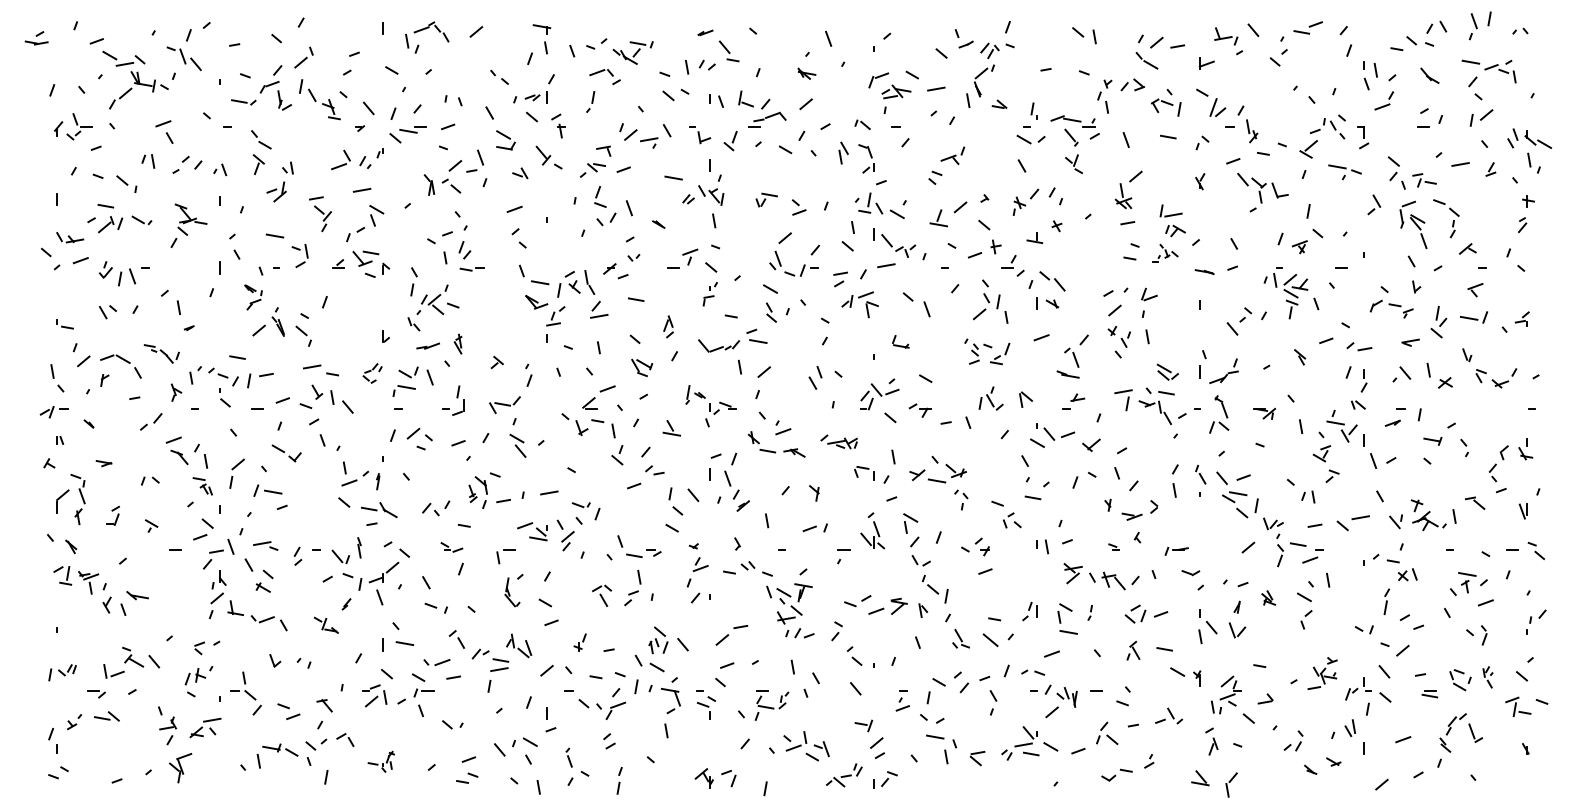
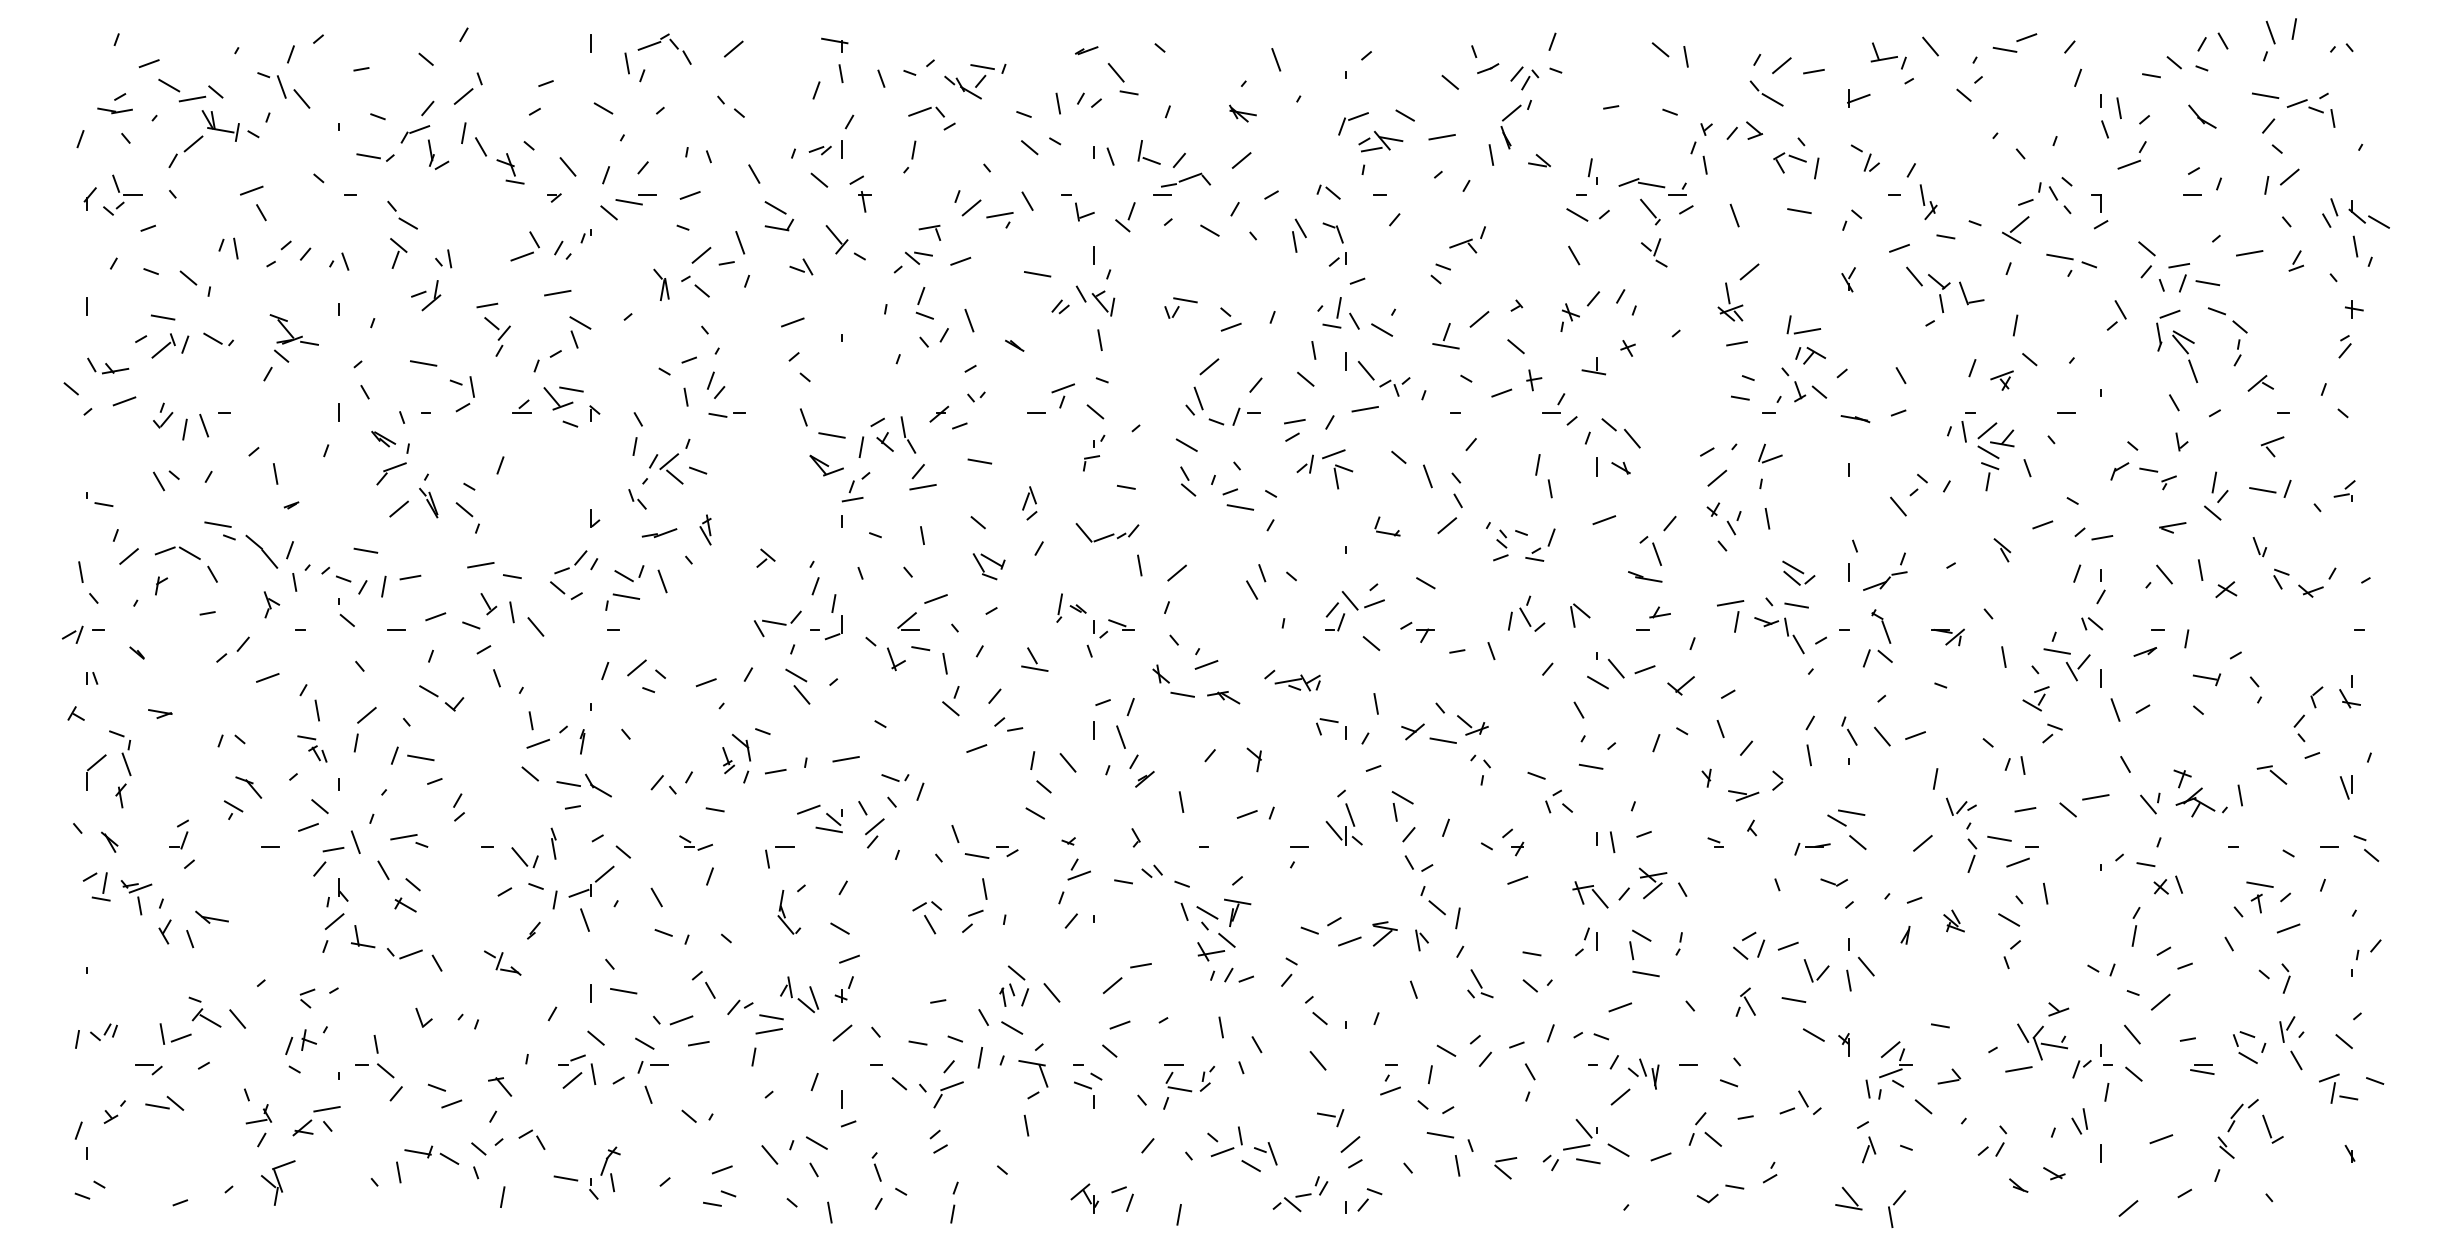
part: (36, 38) -> (114, 103), moved
part: (499, 76) -> (730, 105), moved
part: (1210, 102) -> (1864, 157), size x0.62
part: (1424, 180) -> (2194, 277), size x1.43
part: (1165, 253) -> (1795, 390), size x1.67
part: (253, 297) -> (390, 458), size x1.43
part: (981, 299) -> (1450, 502), moved
part: (756, 335) -> (1237, 498), moved
part: (161, 353) -> (248, 544), size x1.67
part: (372, 373) -> (573, 575), size x1.67
part: (453, 400) -> (826, 616), moved
part: (179, 457) -> (248, 787), moved
part: (1235, 504) -> (1847, 829), moved
part: (112, 515) -> (177, 833), moved
part: (297, 555) -> (458, 806), moved
part: (1120, 580) -> (1601, 894), moved
part: (1237, 630) -> (1816, 971), moved
part: (998, 639) -> (1537, 984), size x0.62
part: (579, 642) -> (843, 989), moved
part: (1322, 673) -> (2036, 1037), size x1.43
part: (1487, 677) -> (2291, 1043), size x1.67
part: (381, 761) -> (587, 1172), size x1.67

